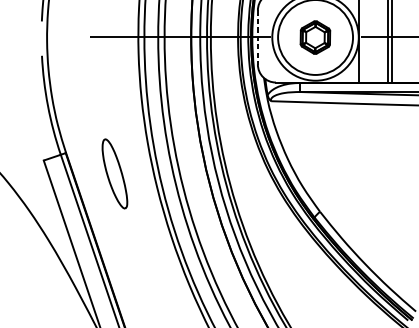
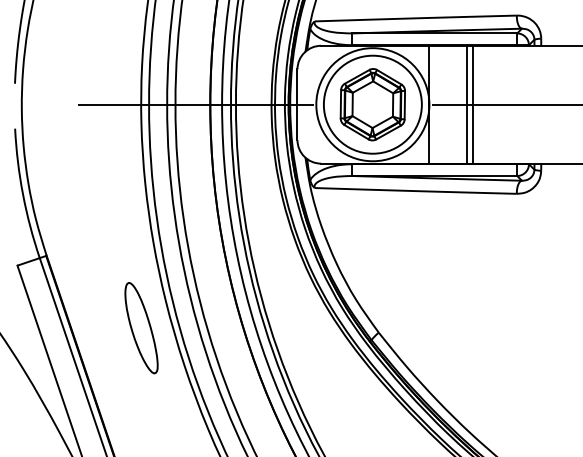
part: (315, 37) -> (372, 104), size x1.67
line: (257, 38) -> (297, 105), dashed -> solid
part: (114, 174) -> (141, 328), moved

